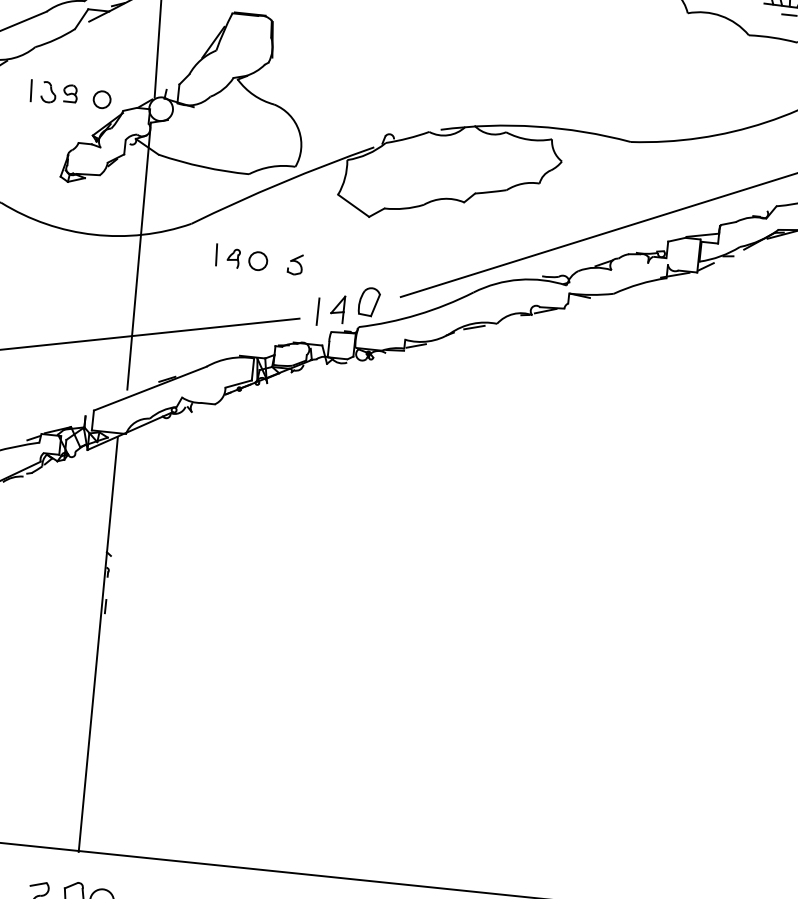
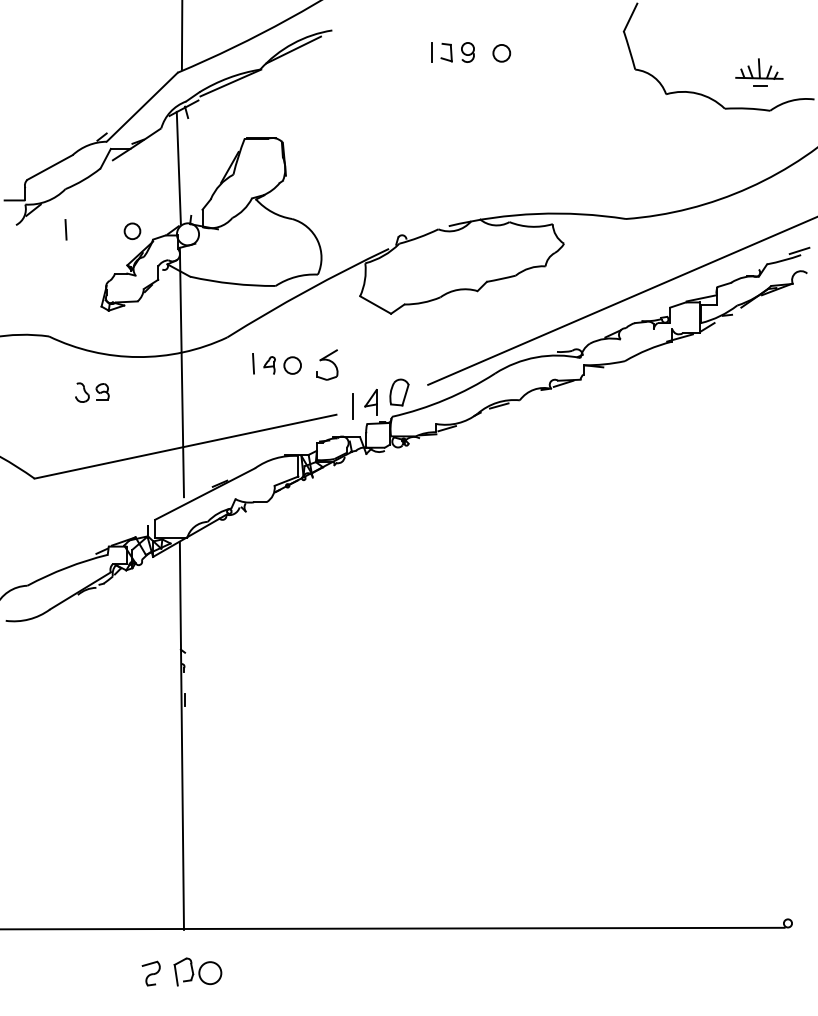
part: (59, 93) -> (92, 392), moved
part: (295, 265) -> (327, 365), size x1.6

